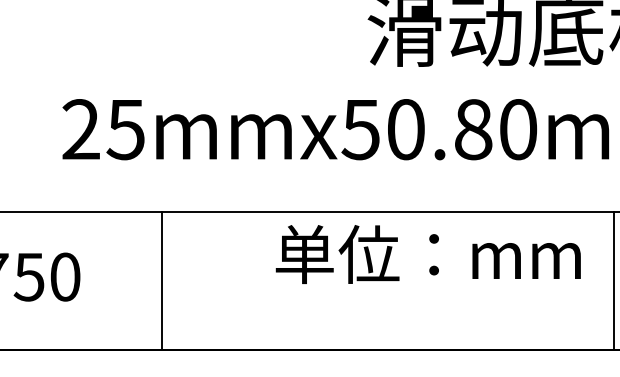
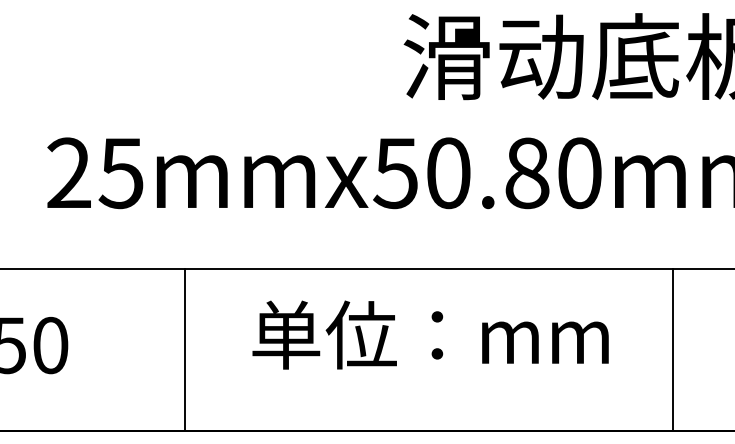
text: (428, 253) -> (430, 334), moved
line: (161, 280) -> (184, 349), moved
line: (614, 280) -> (673, 349), moved

